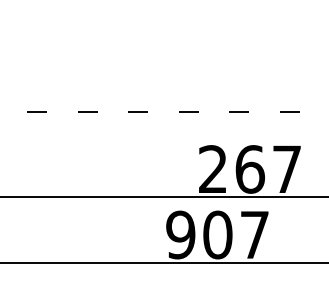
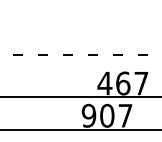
text: (212, 169) -> (104, 83), 267 -> 467

